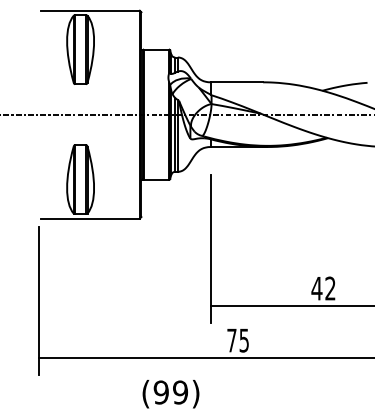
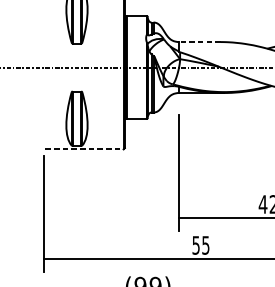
line: (236, 82) -> (199, 42), solid -> dashed
line: (90, 218) -> (84, 149), solid -> dashed
text: (231, 340) -> (195, 245), 75 -> 55

